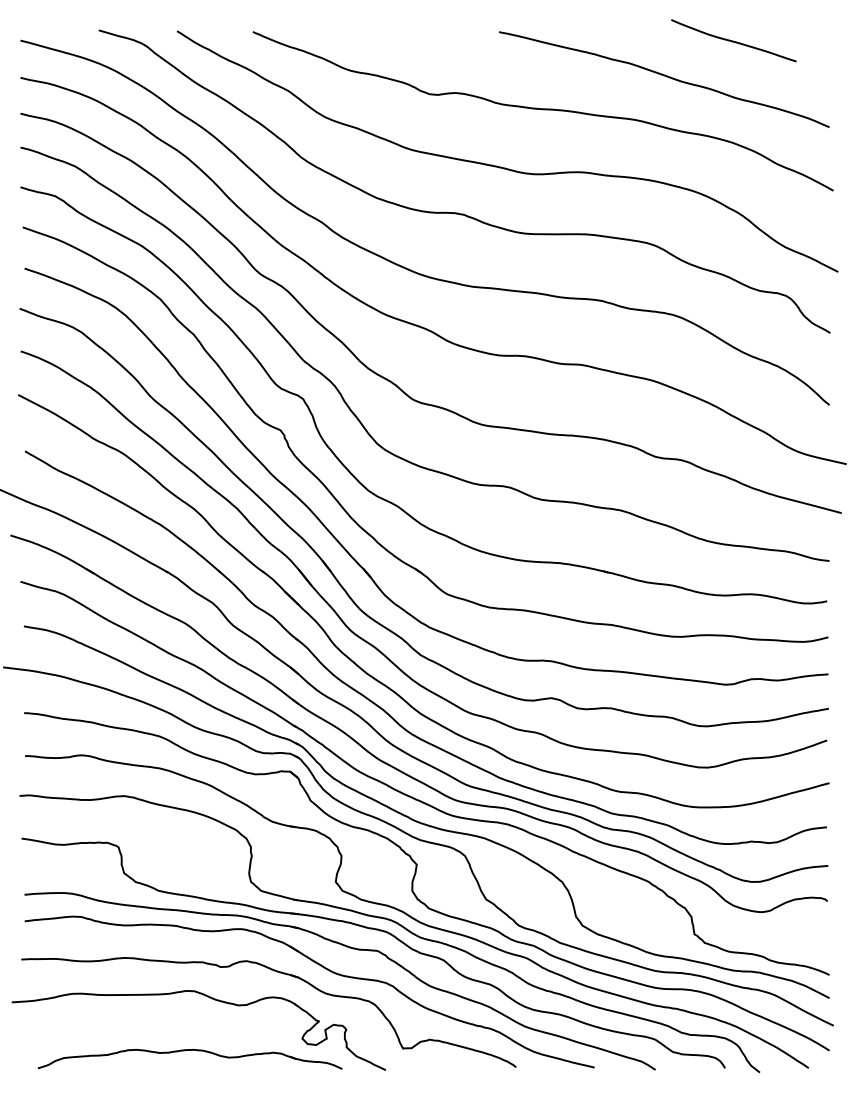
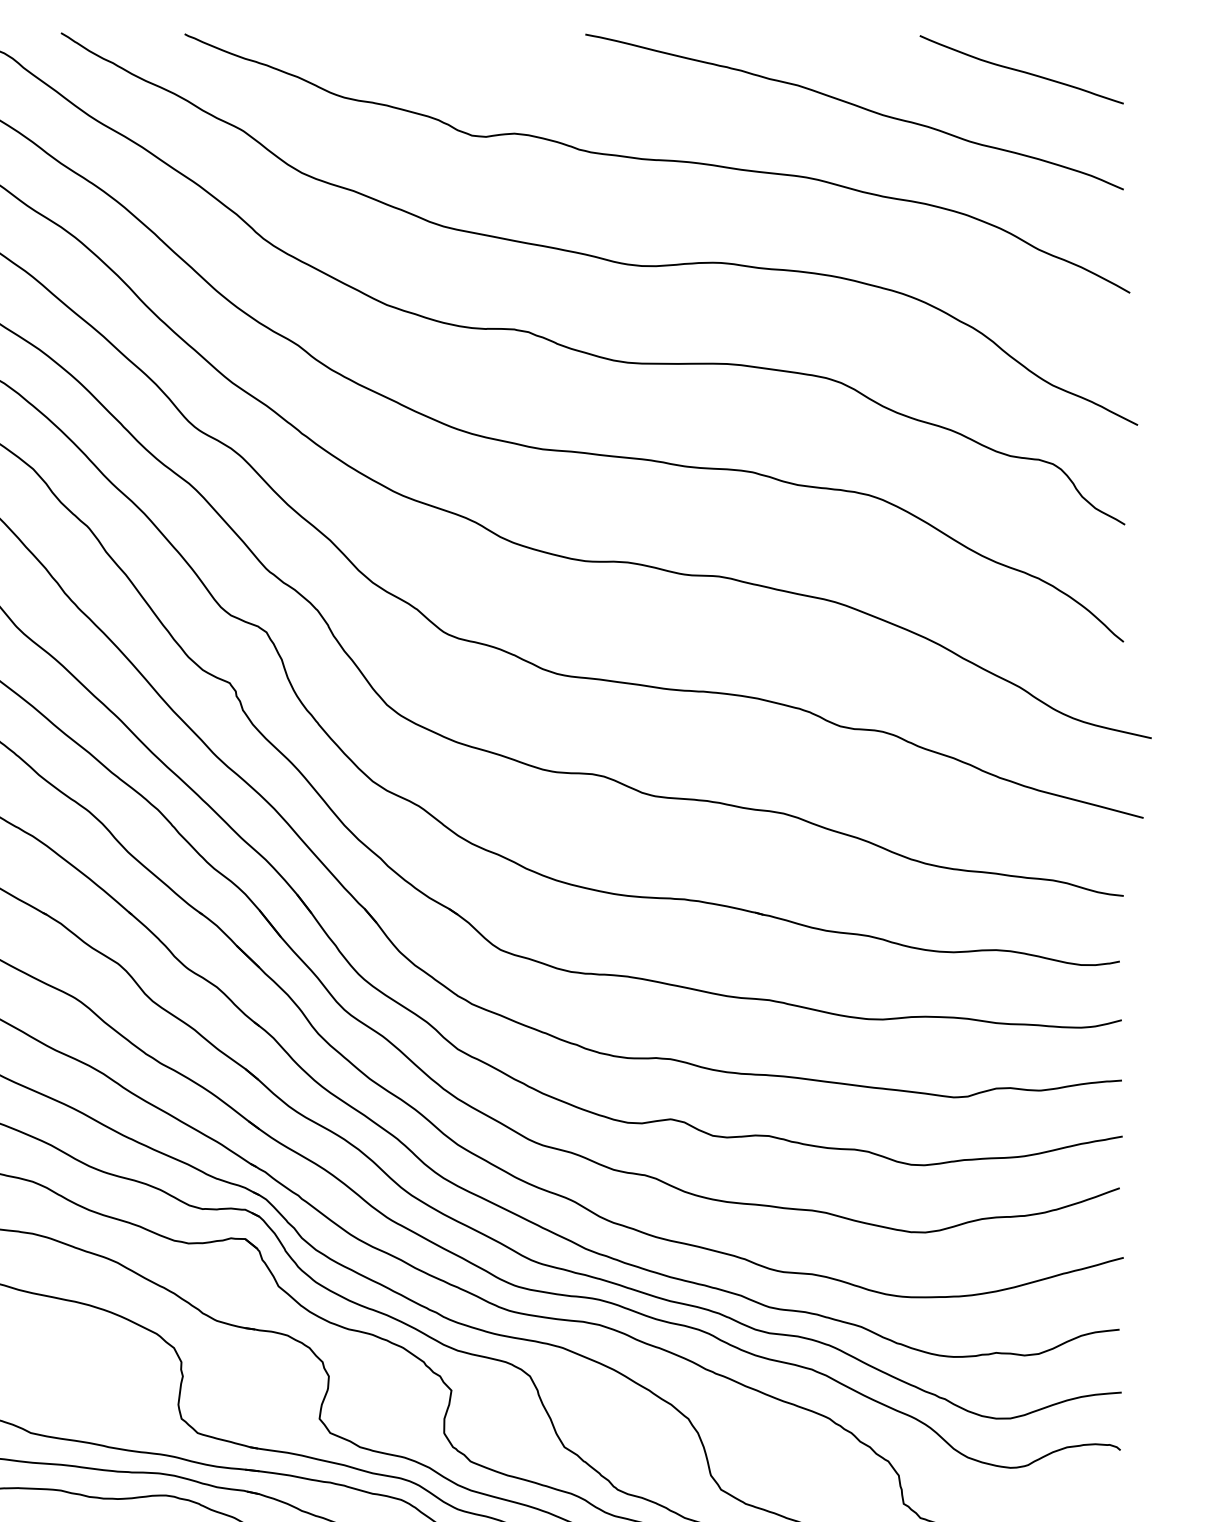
curve: (733, 40) -> (1021, 69), moved

